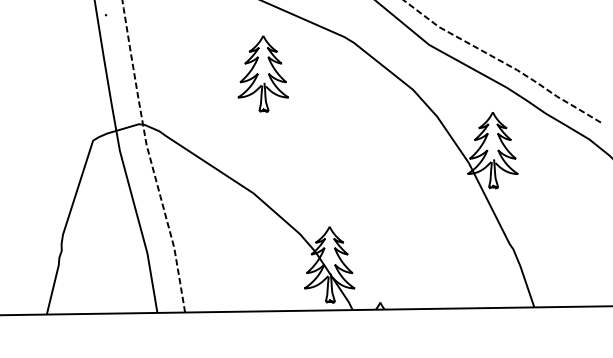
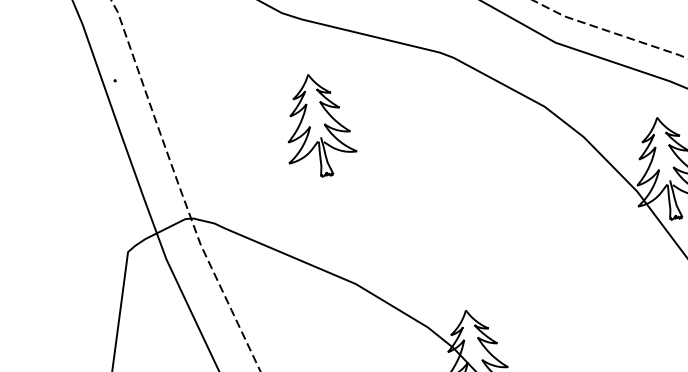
part: (262, 73) -> (316, 125), moved

